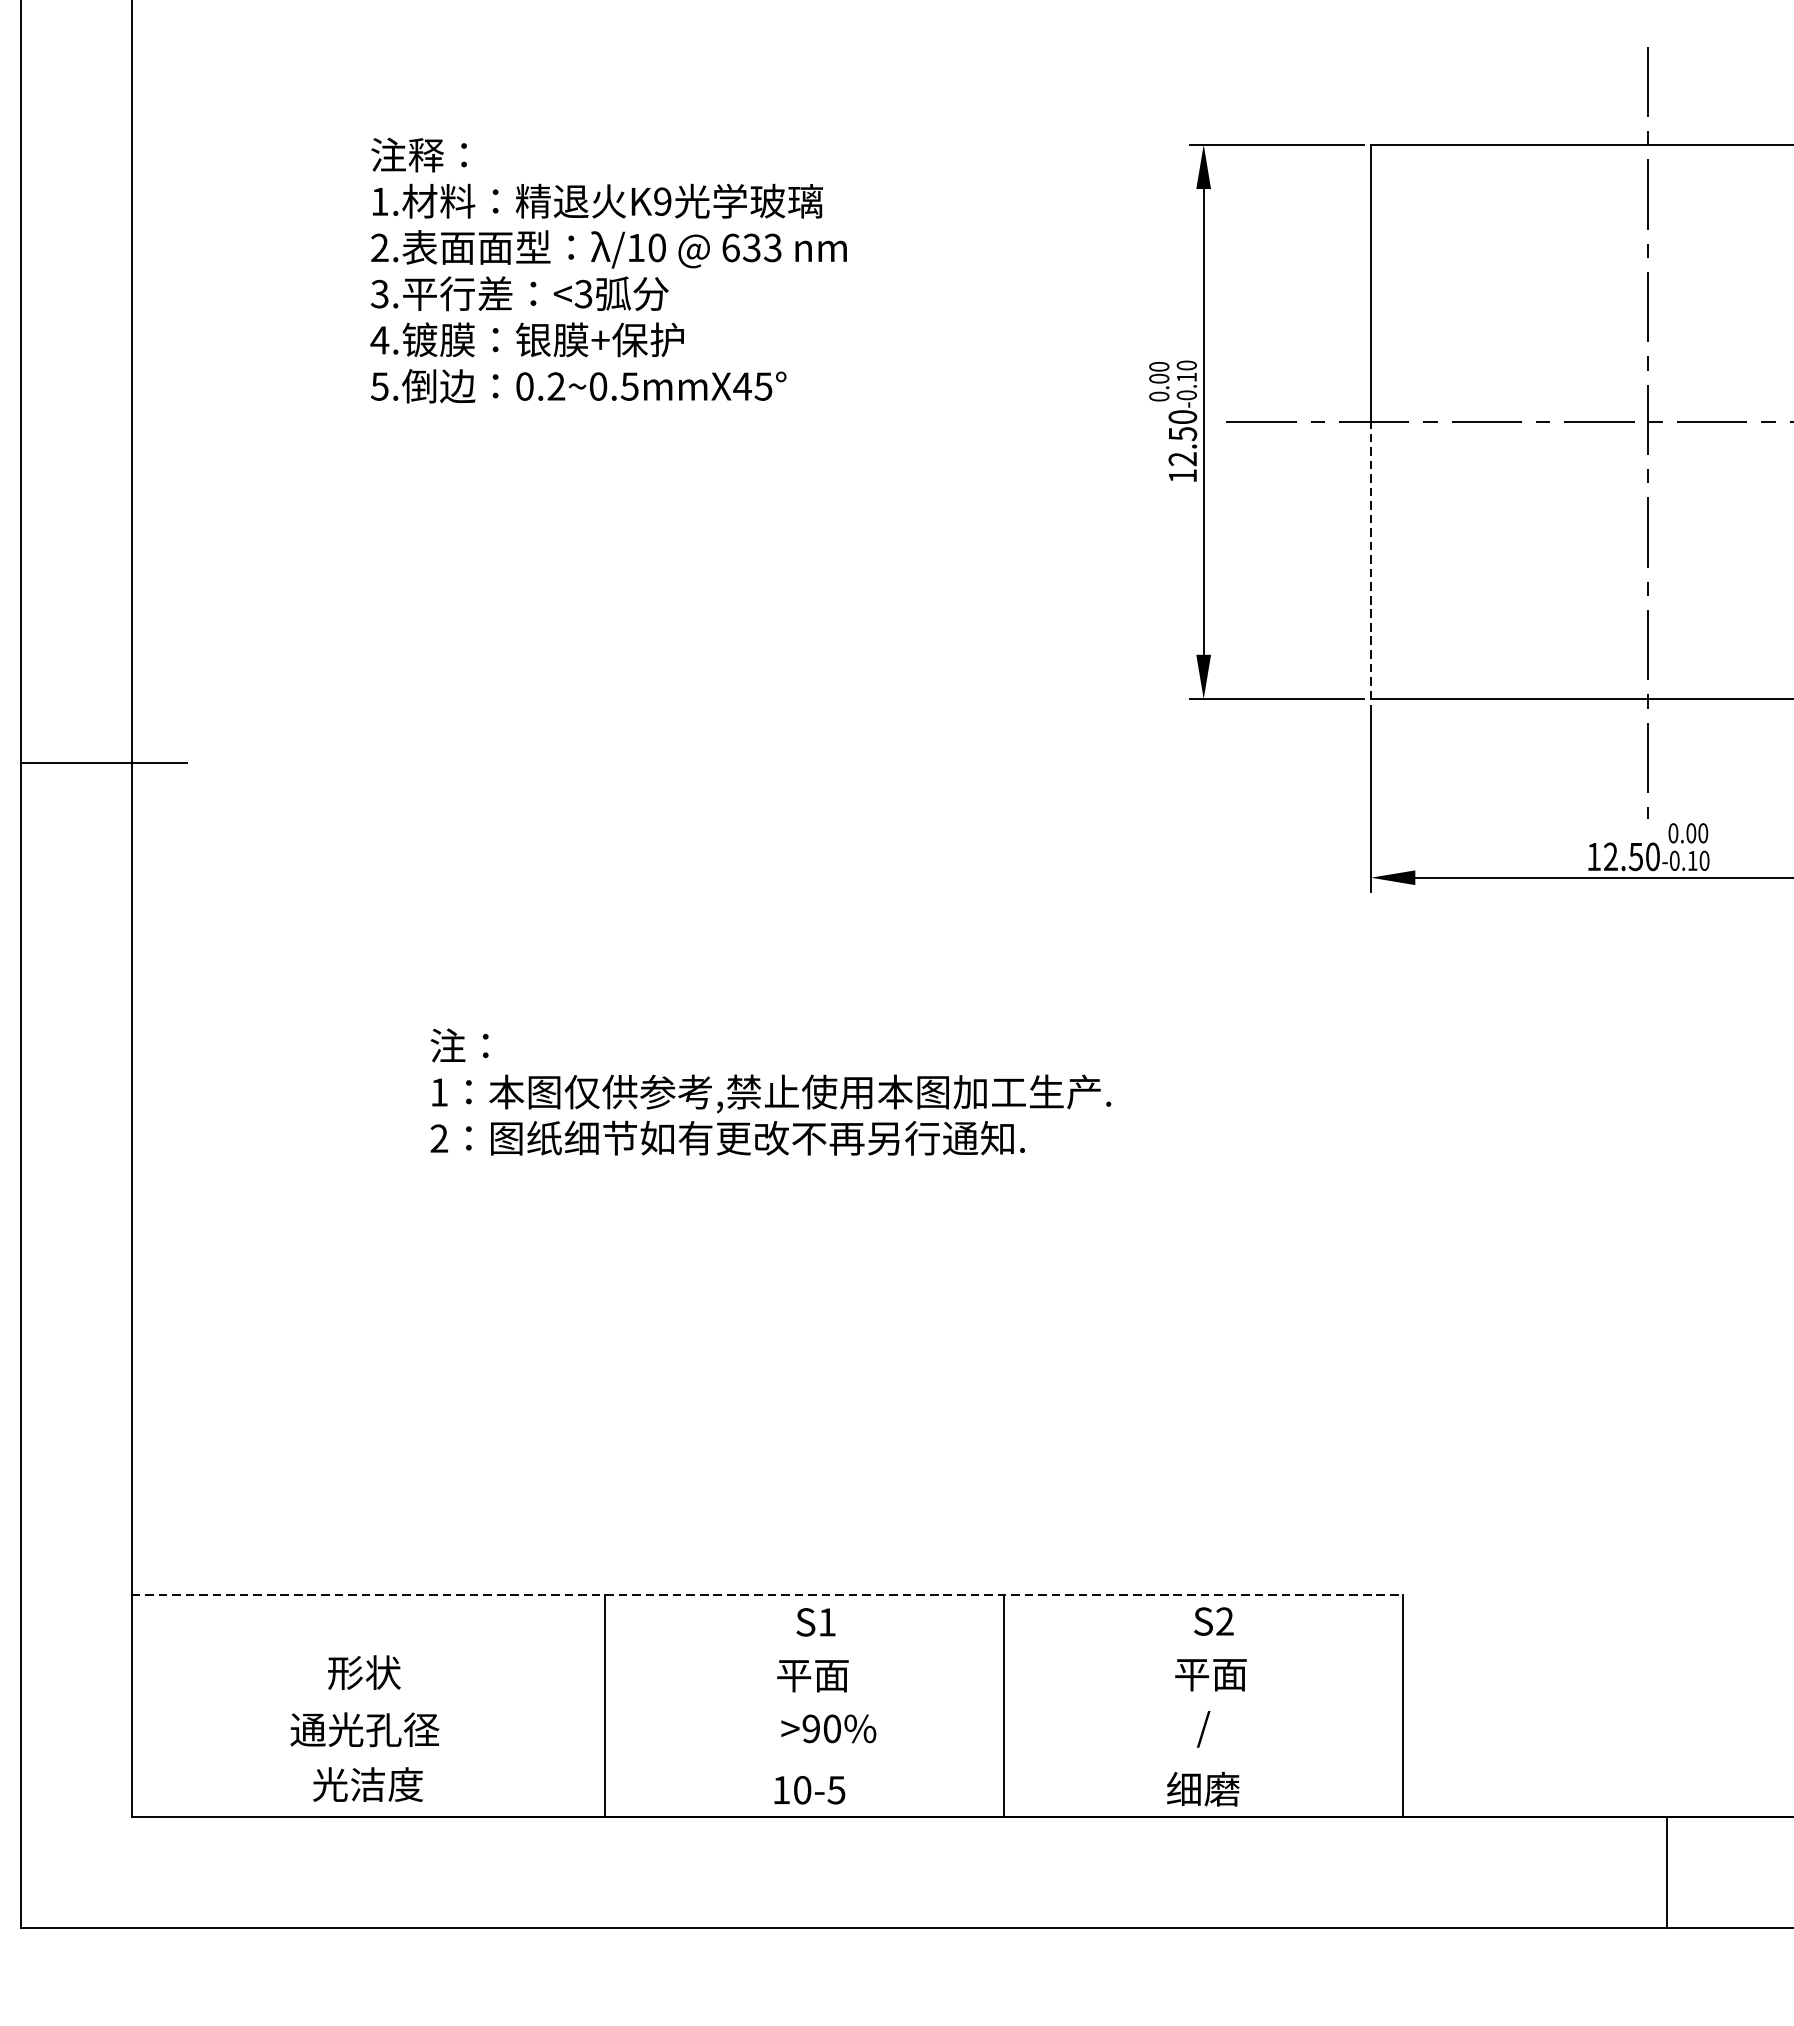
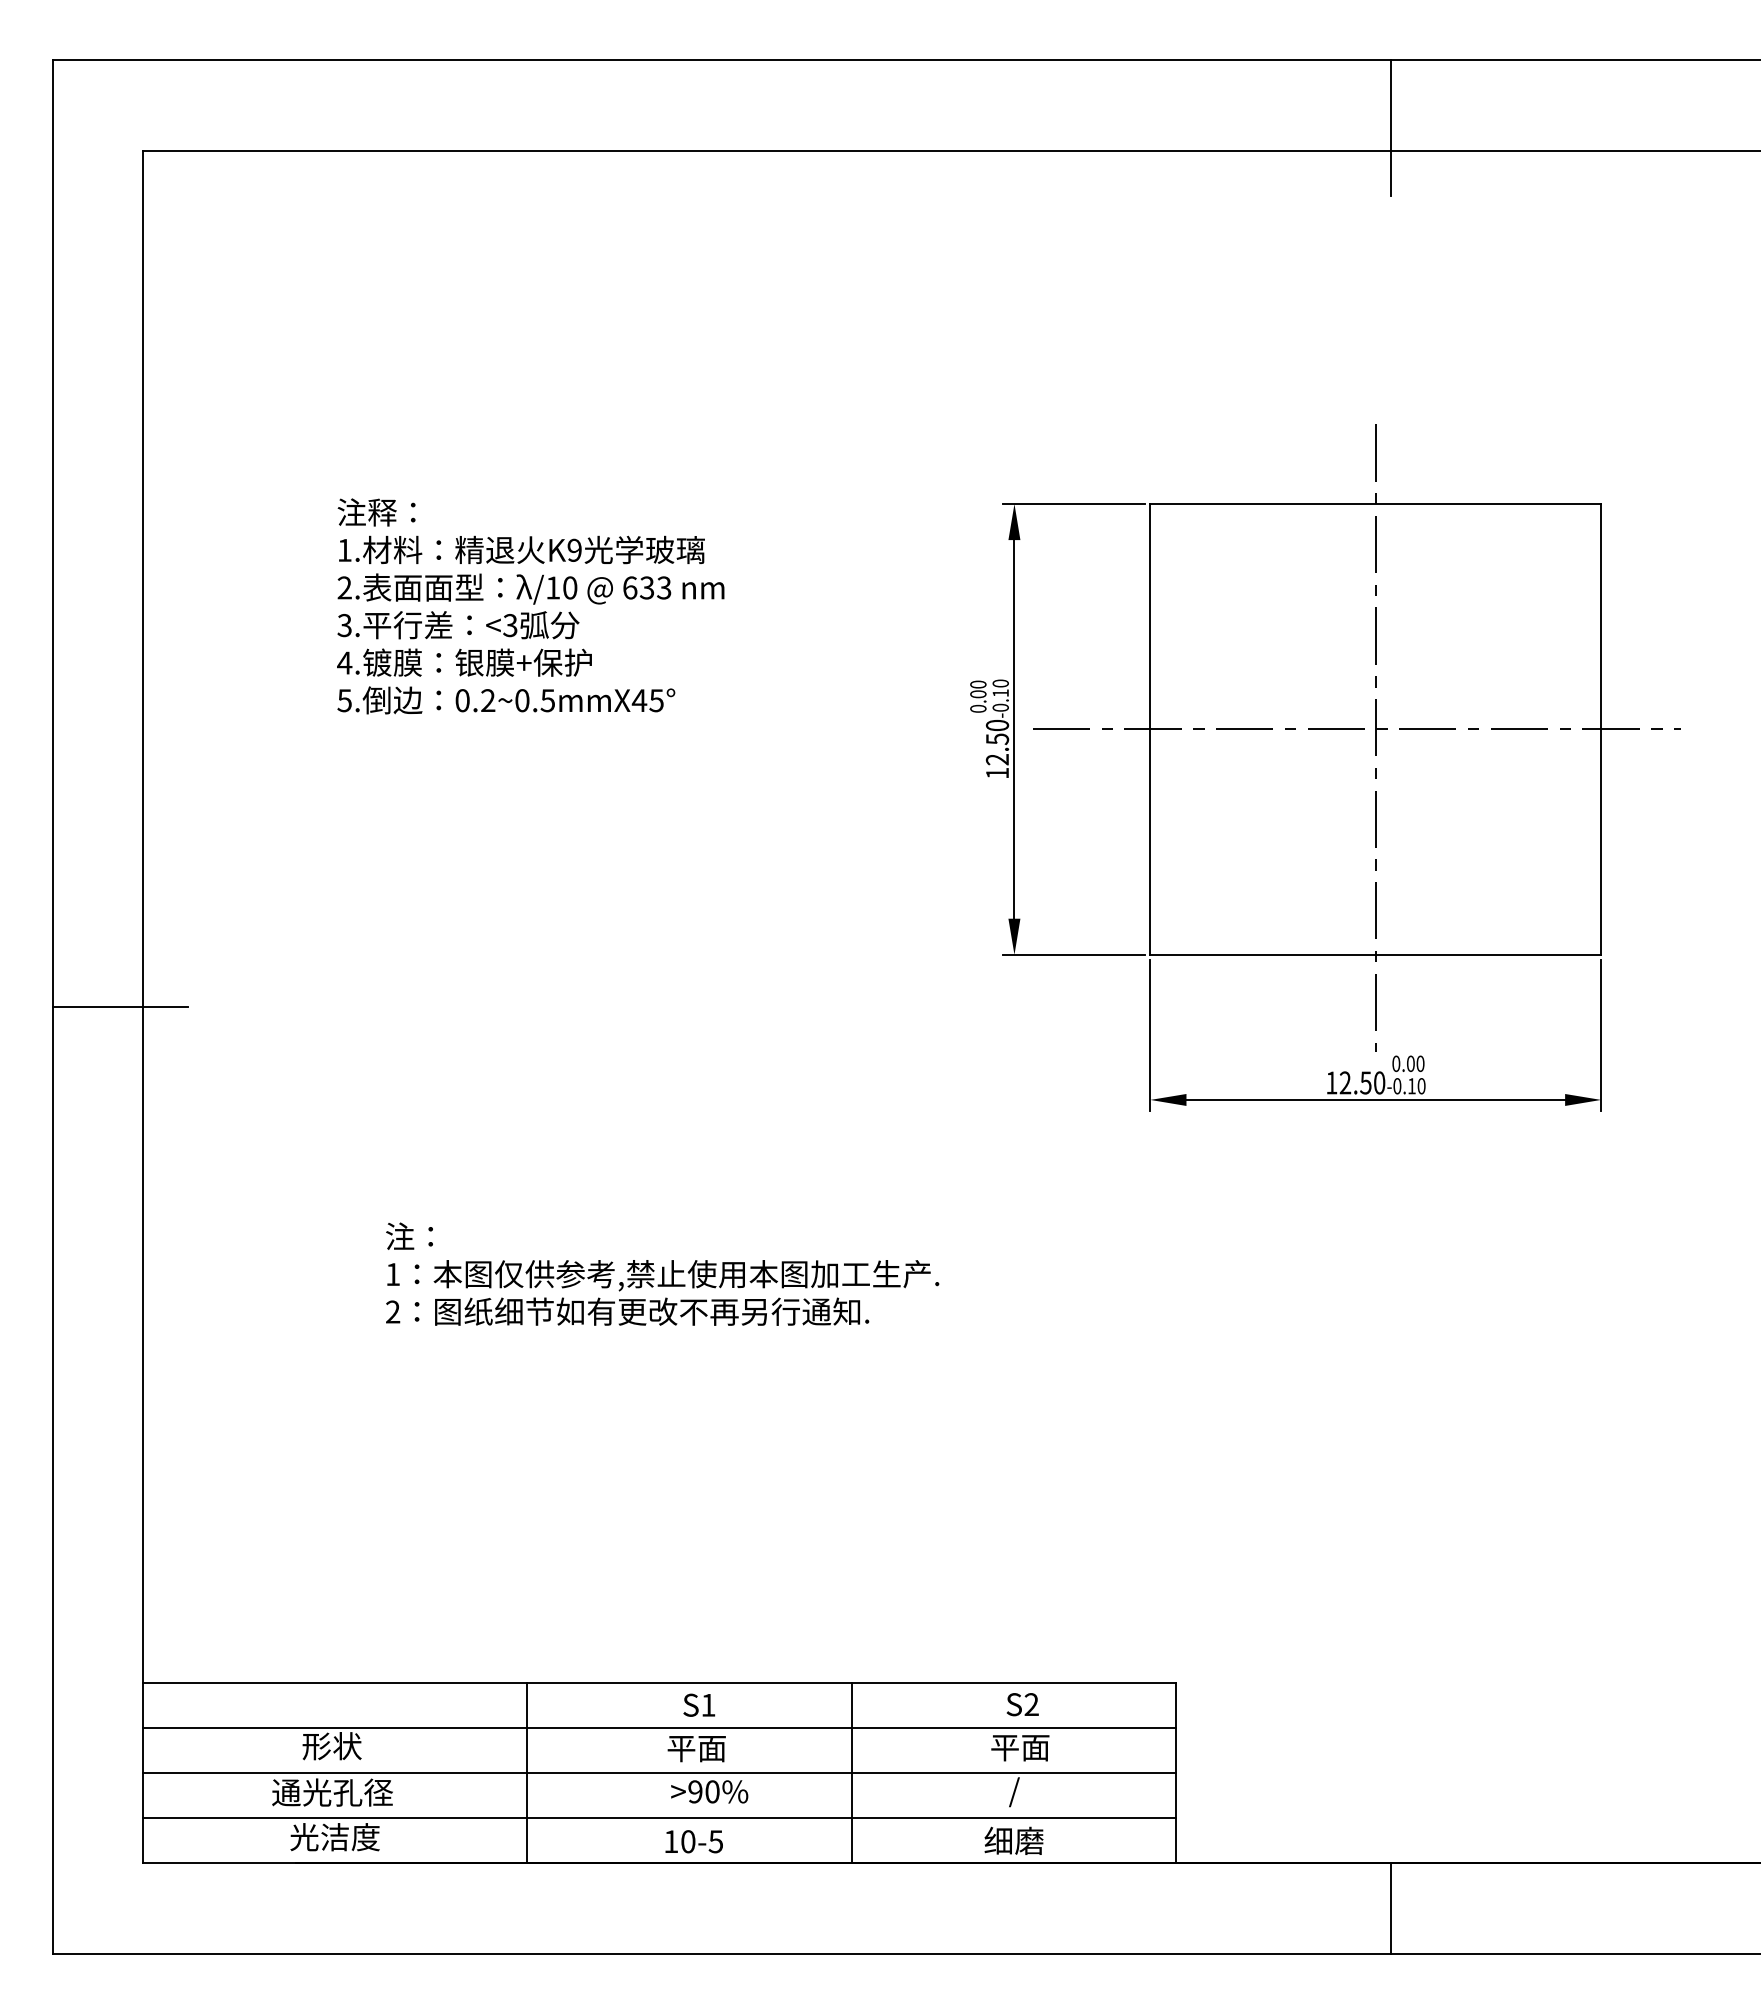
line: (1371, 561) -> (1150, 842), dashed -> solid
line: (767, 1595) -> (659, 1683), dashed -> solid
line: (767, 1650) -> (659, 1728), added
line: (767, 1706) -> (659, 1773), added
line: (767, 1761) -> (659, 1818), added

